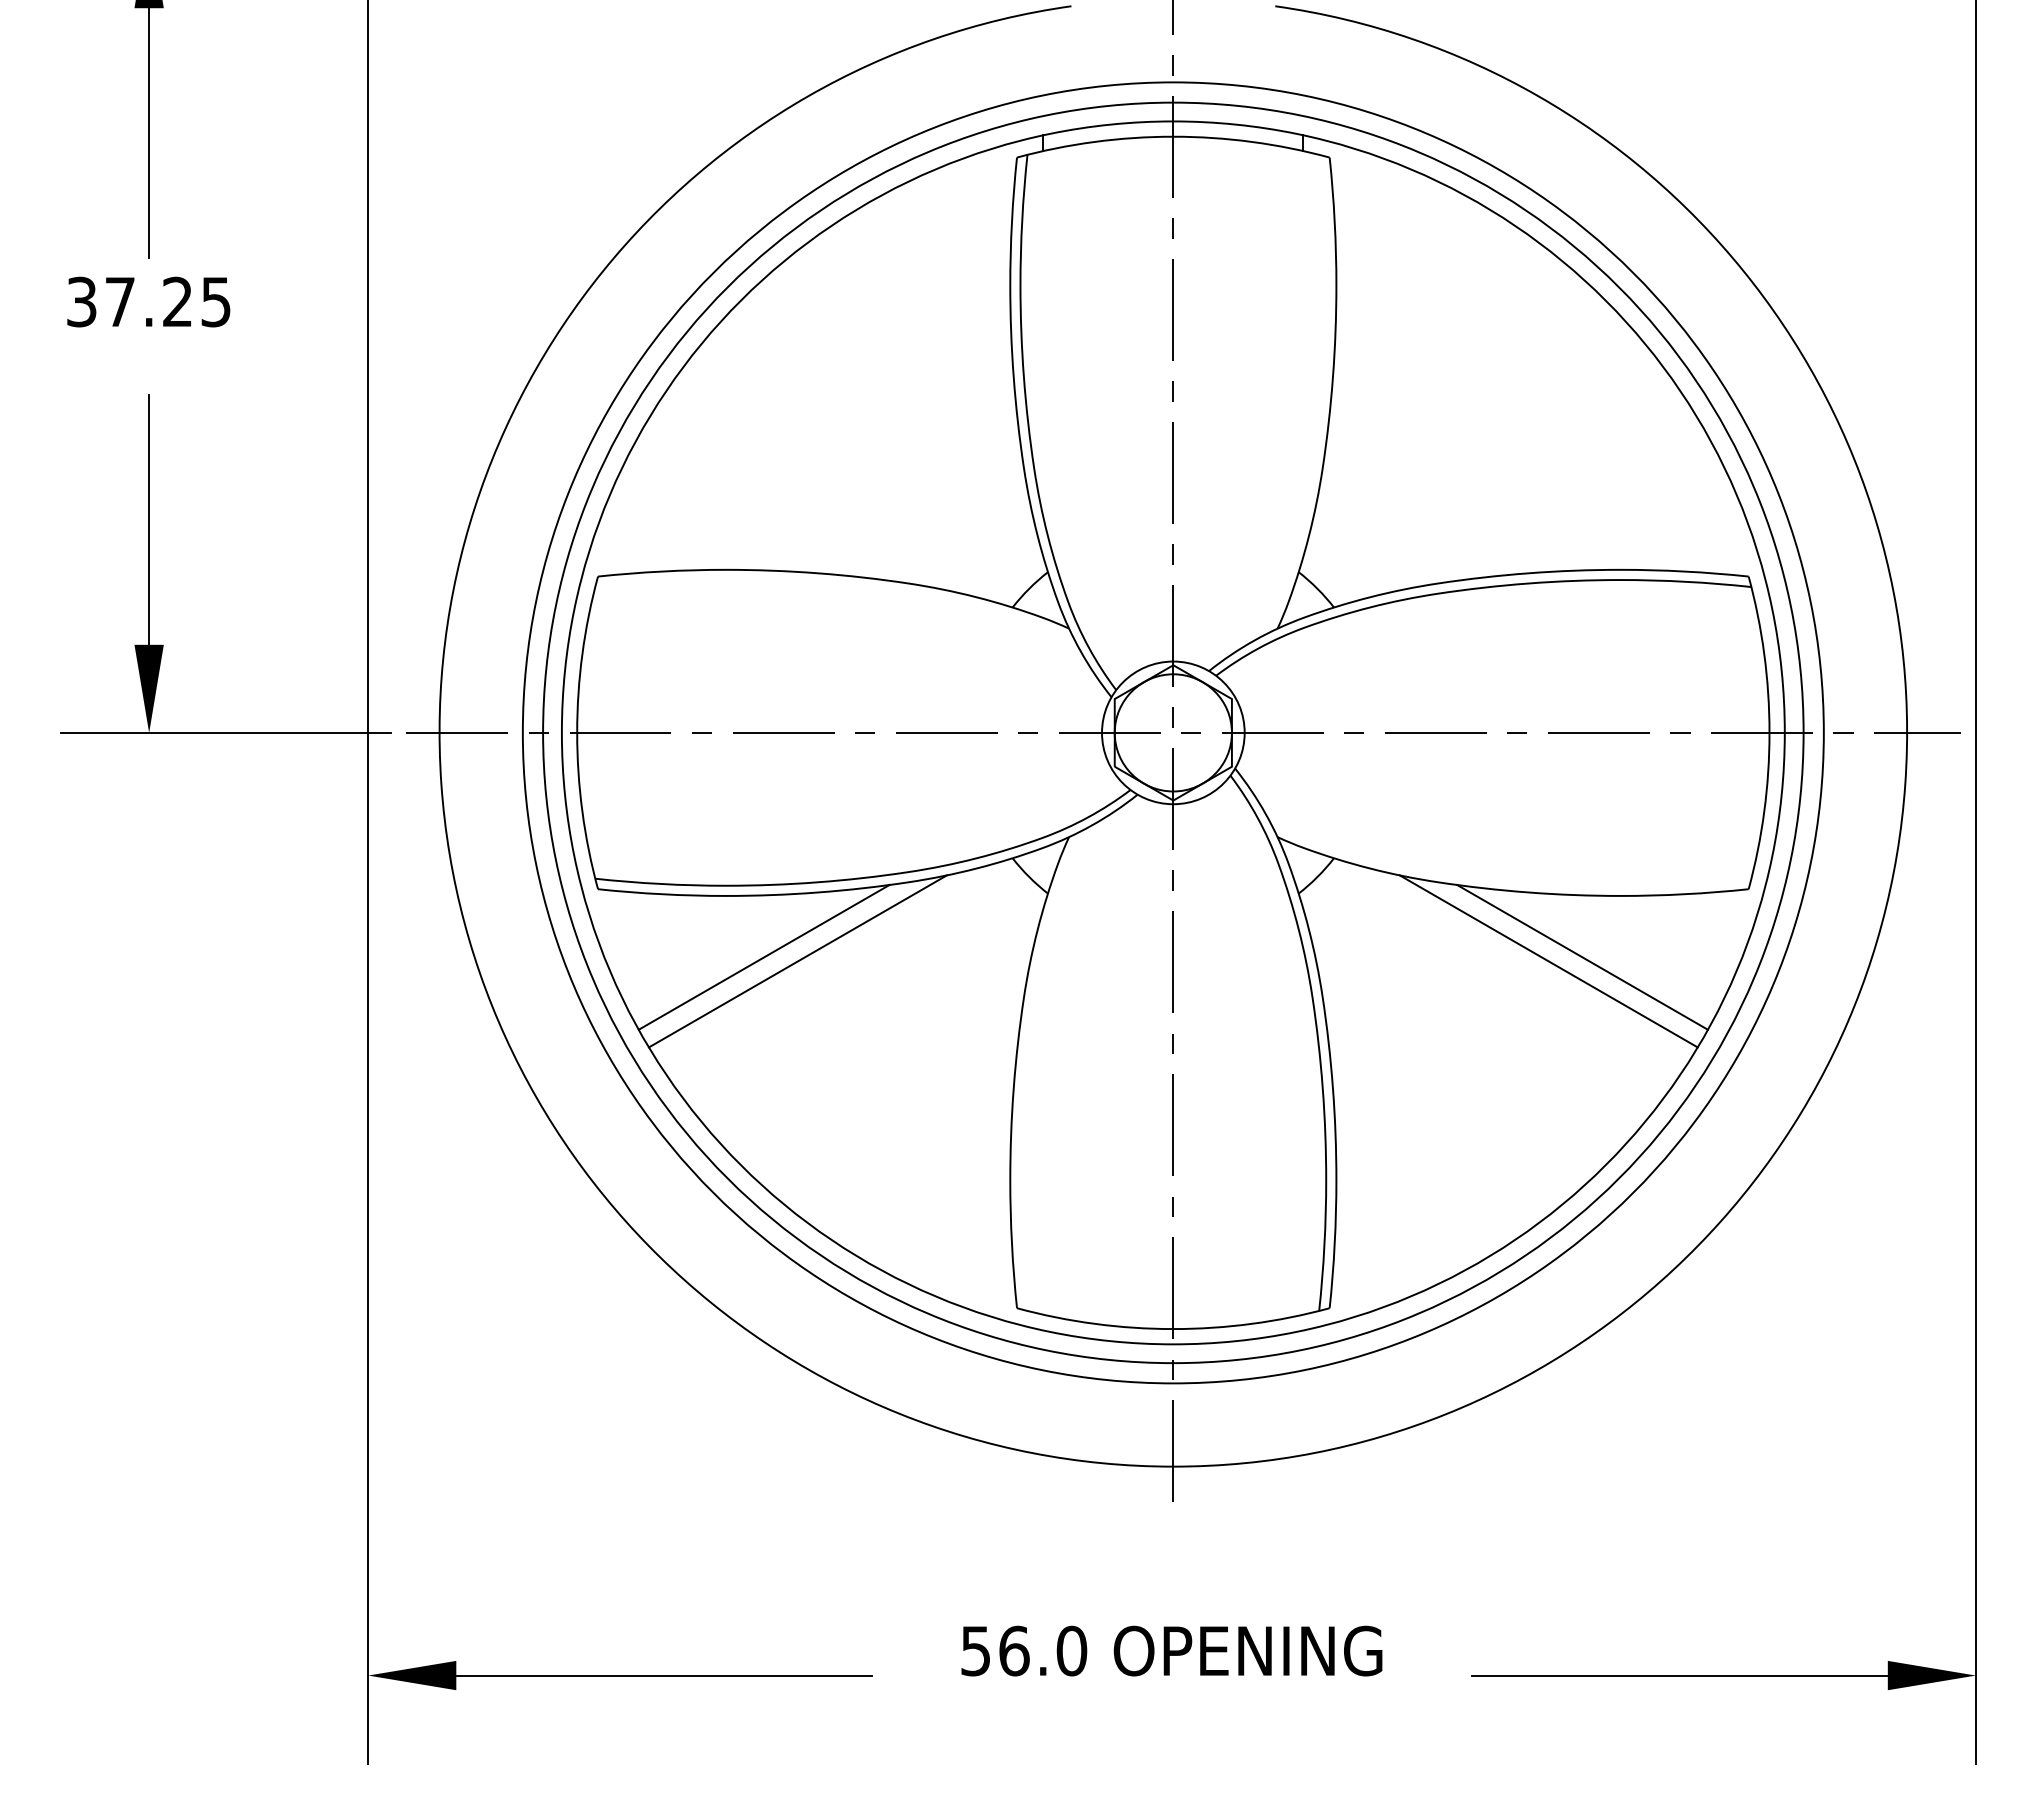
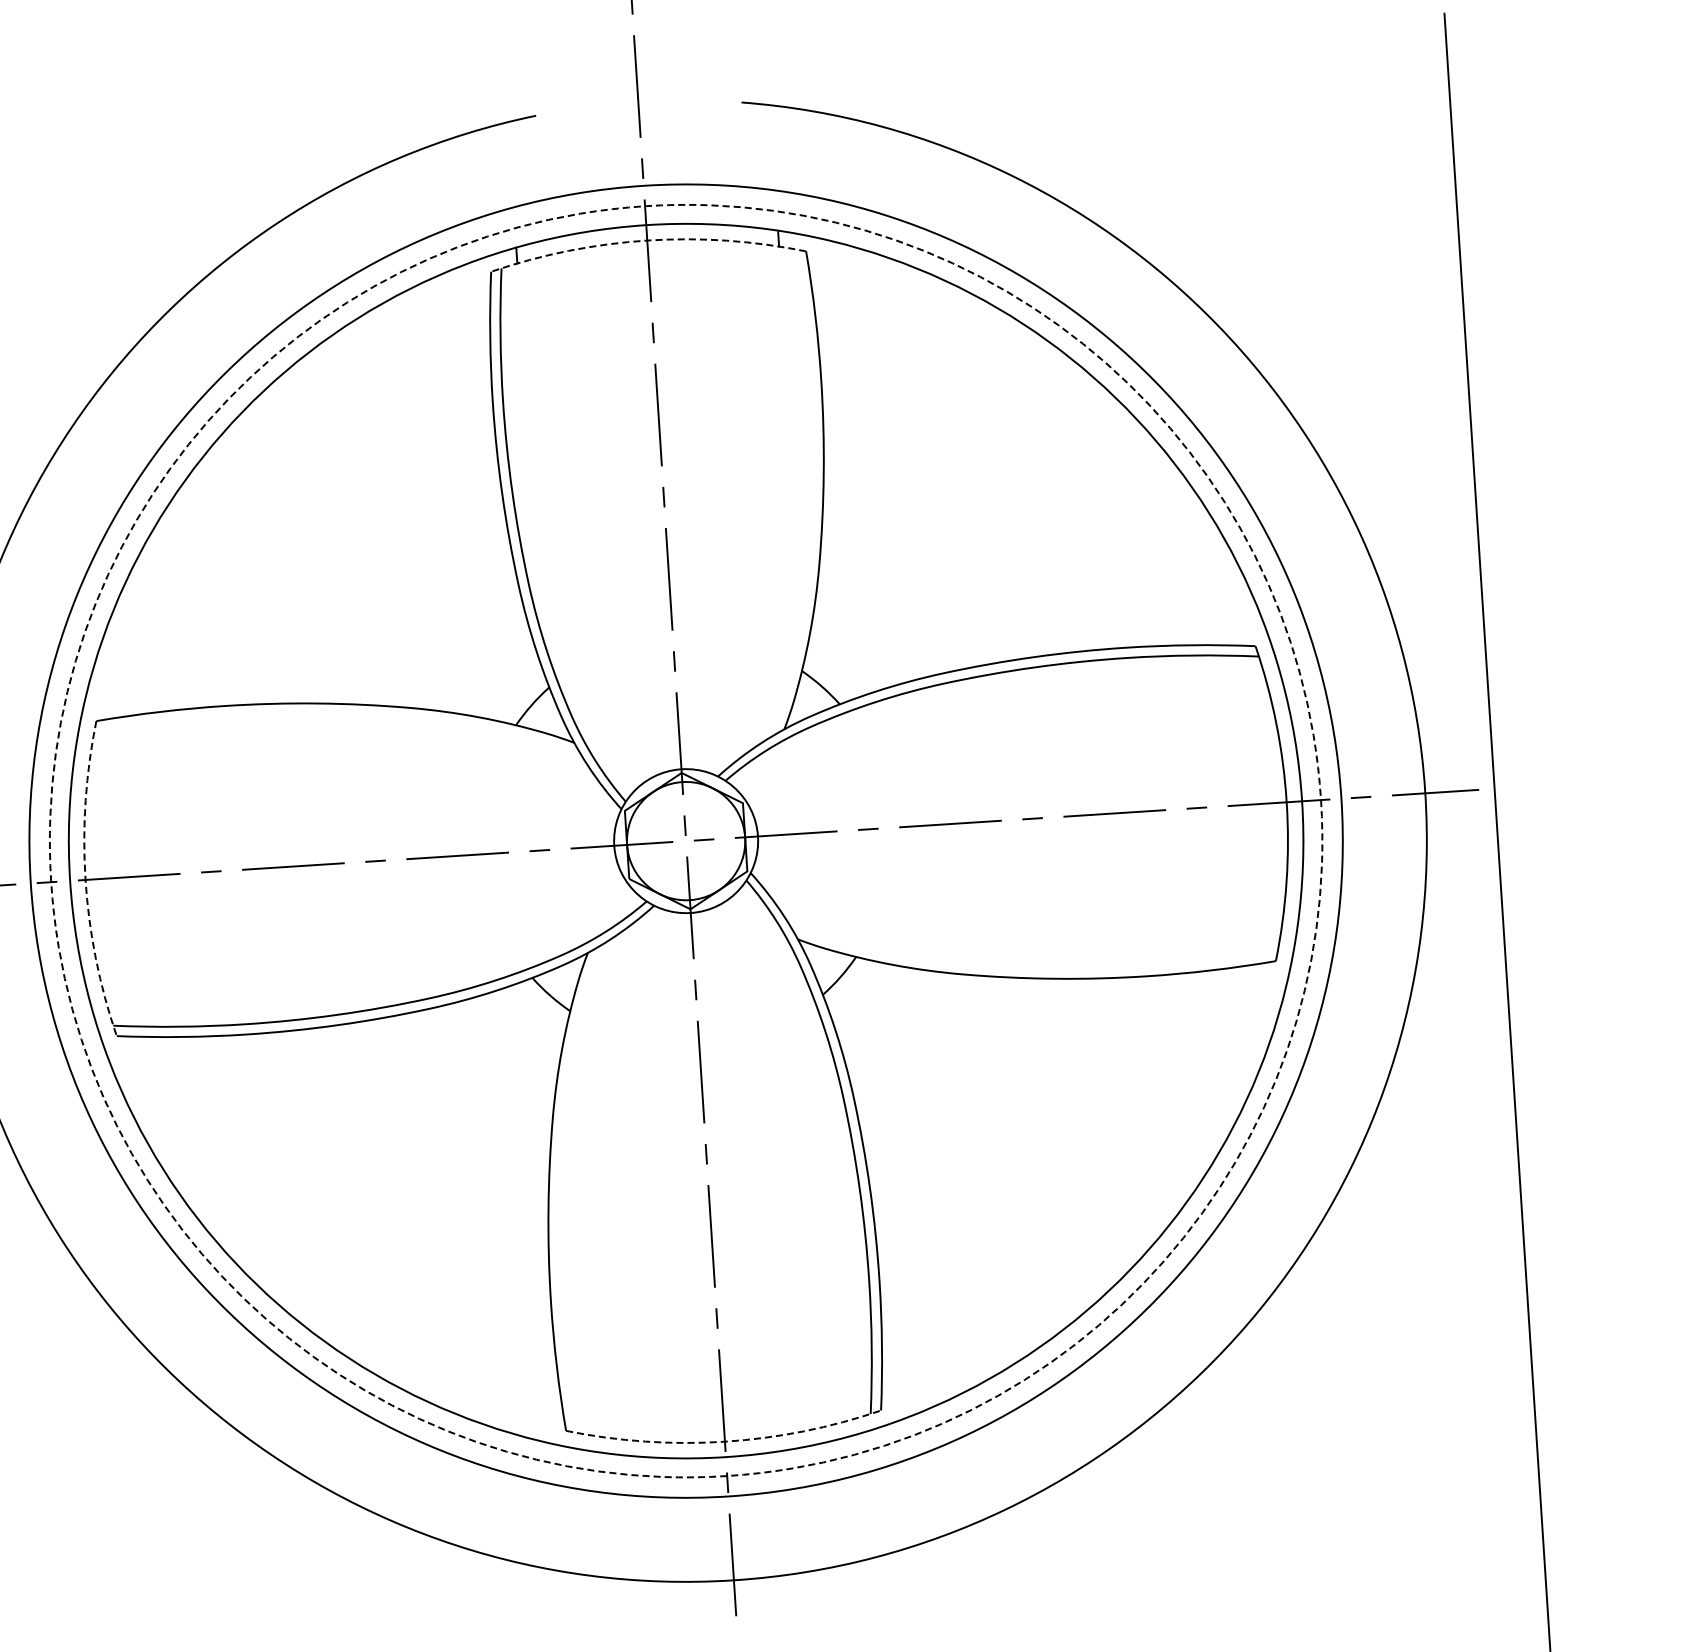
arc: (1173, 136) -> (647, 240), solid -> dashed
arc: (577, 732) -> (85, 879), solid -> dashed
circle: (1173, 732) -> (686, 840), solid -> dashed
line: (763, 957) -> (287, 1094), removed
line: (1582, 957) -> (1112, 1040), removed
line: (797, 961) -> (322, 1095), removed
line: (1548, 961) -> (1078, 1046), removed
arc: (1173, 1329) -> (725, 1442), solid -> dashed

